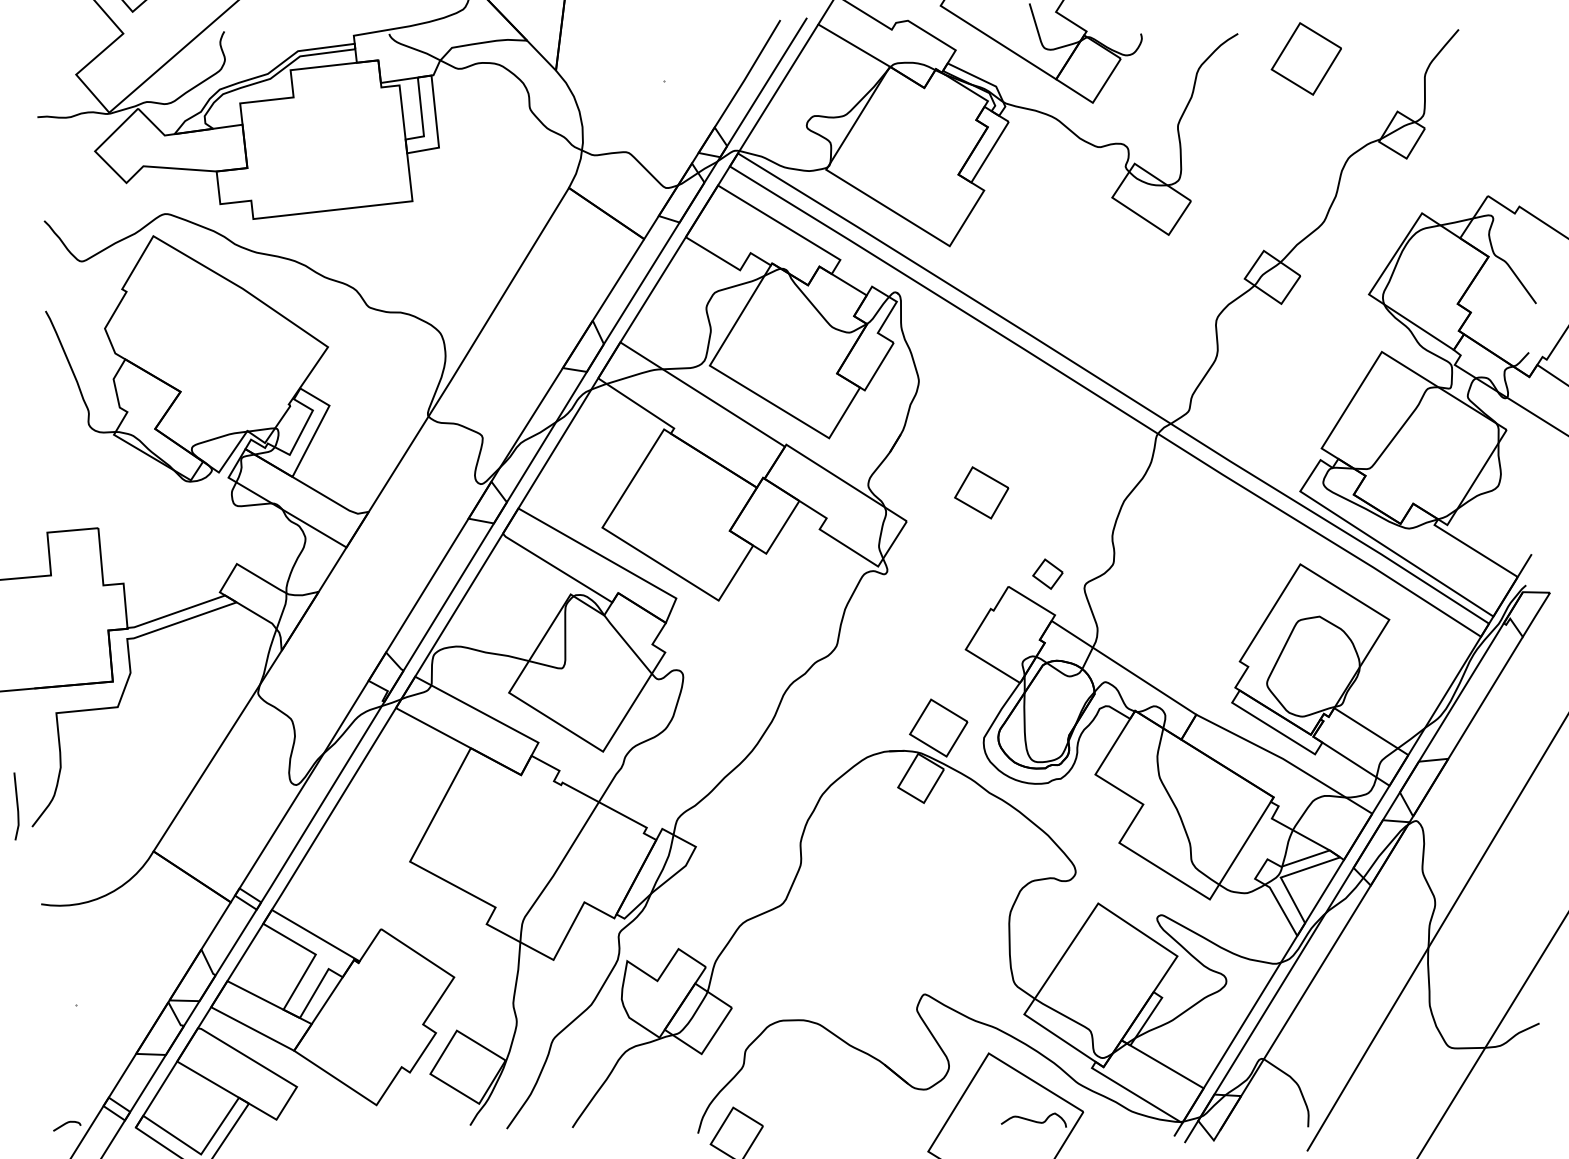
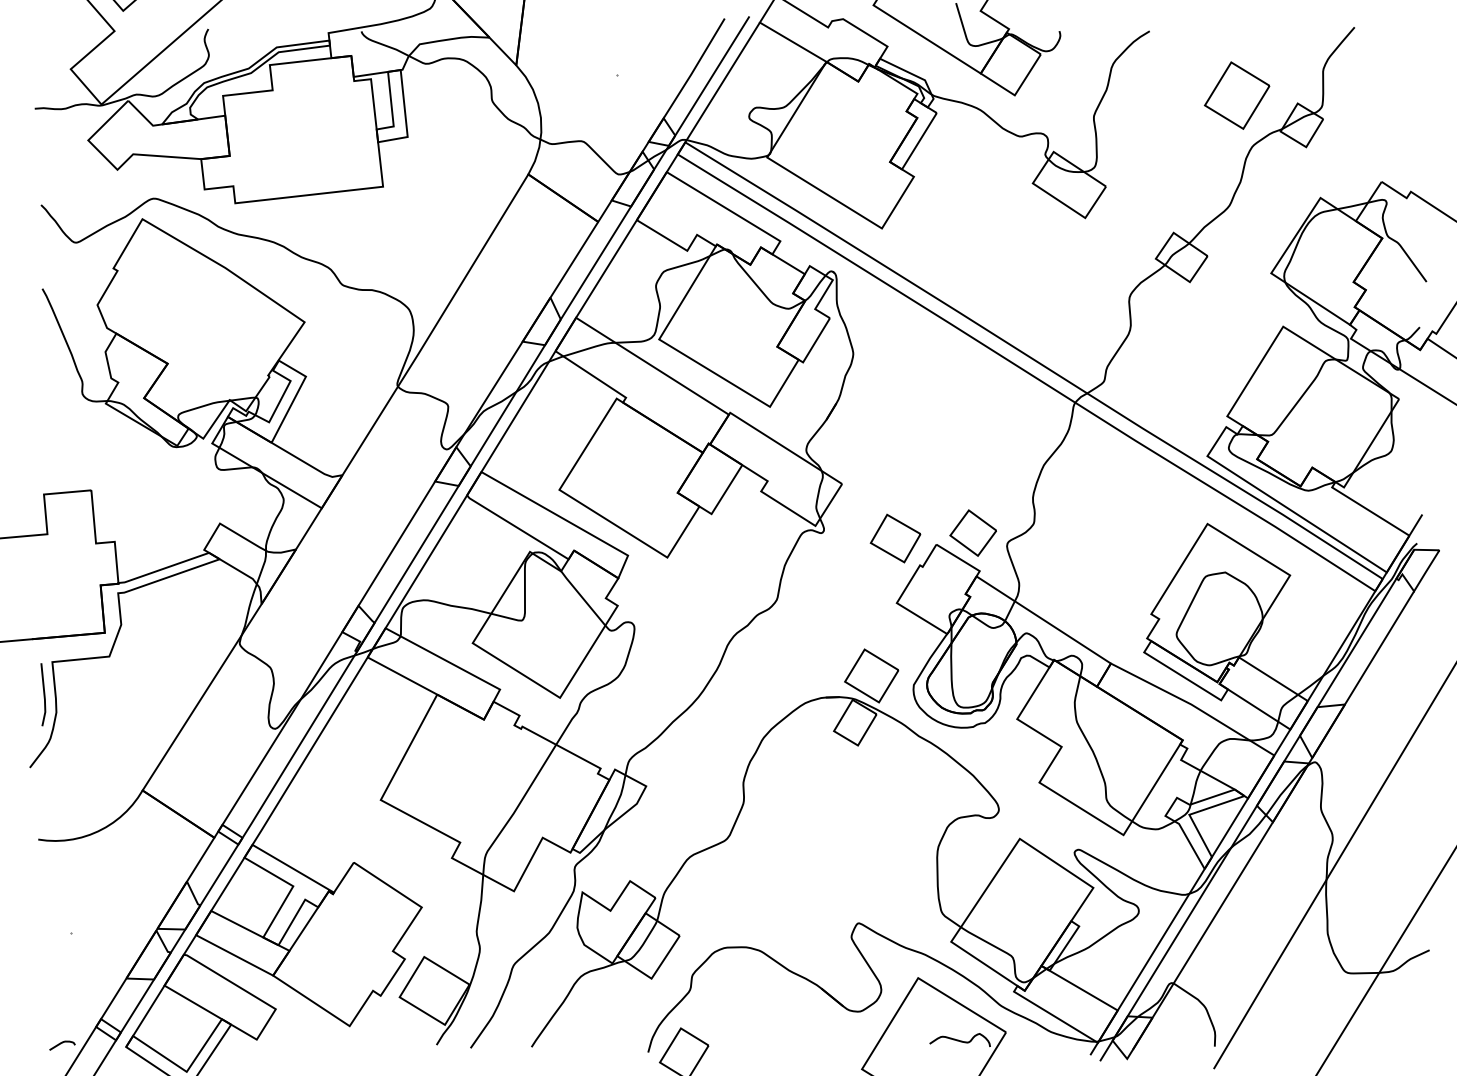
part: (1305, 58) -> (1236, 95), moved
part: (981, 492) -> (895, 538), moved
part: (1047, 573) -> (972, 532), size x1.67
line: (16, 806) -> (43, 694), moved

